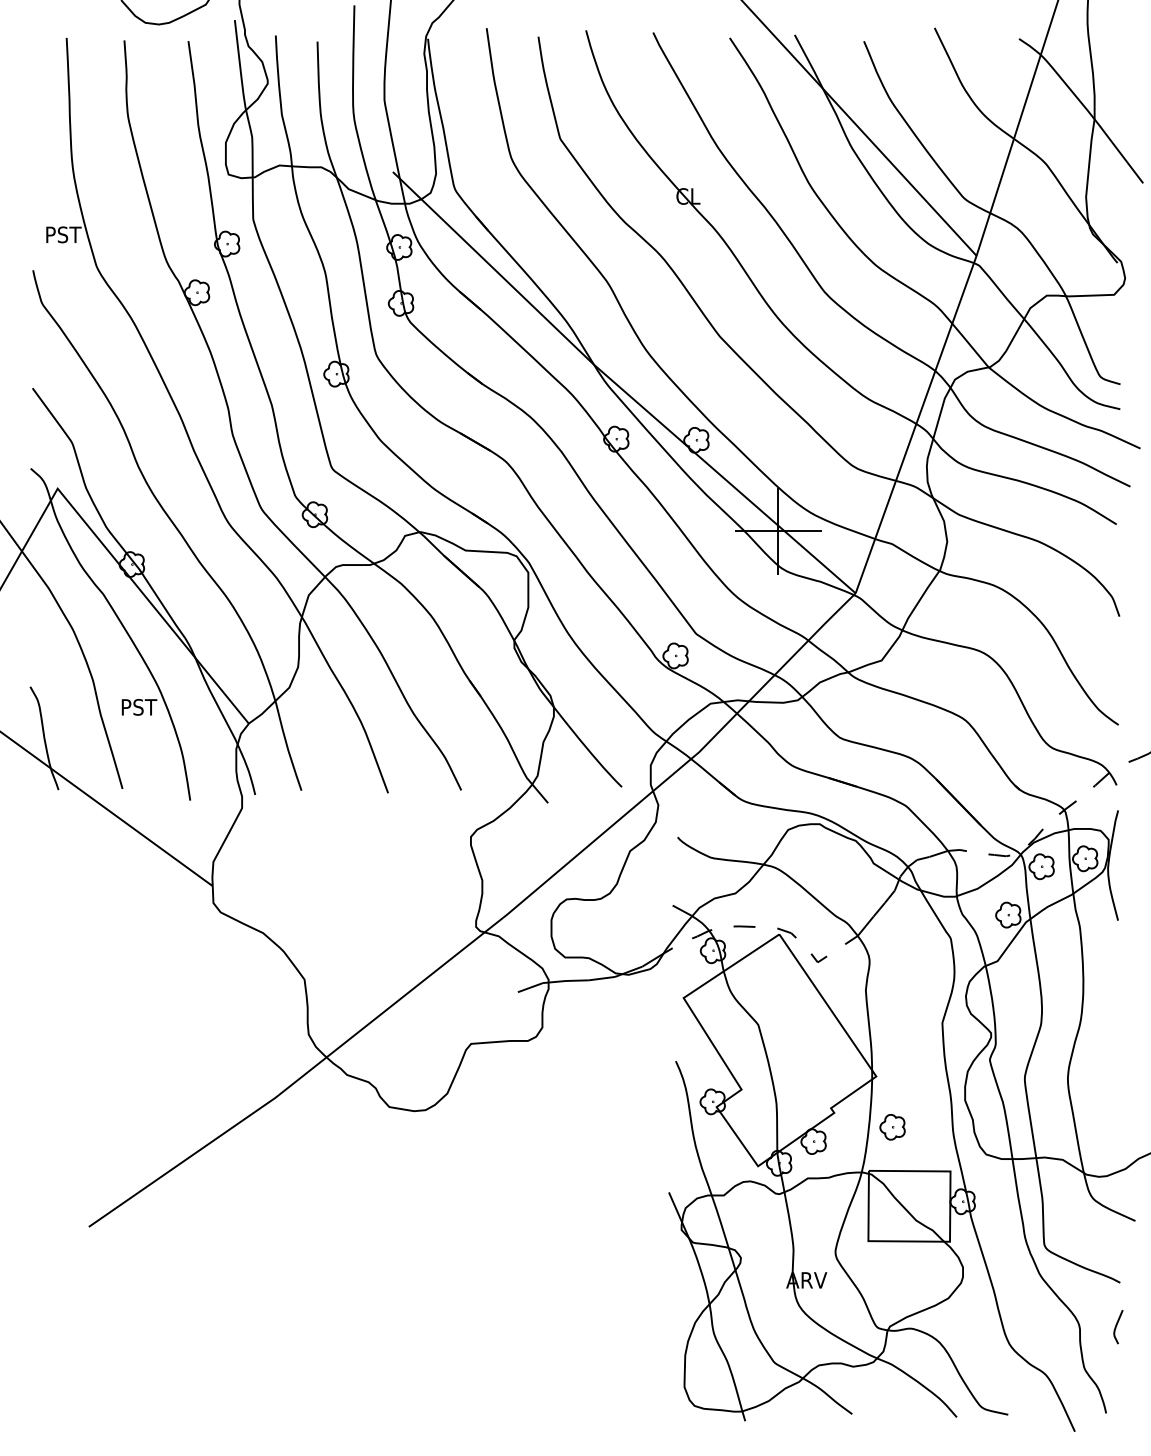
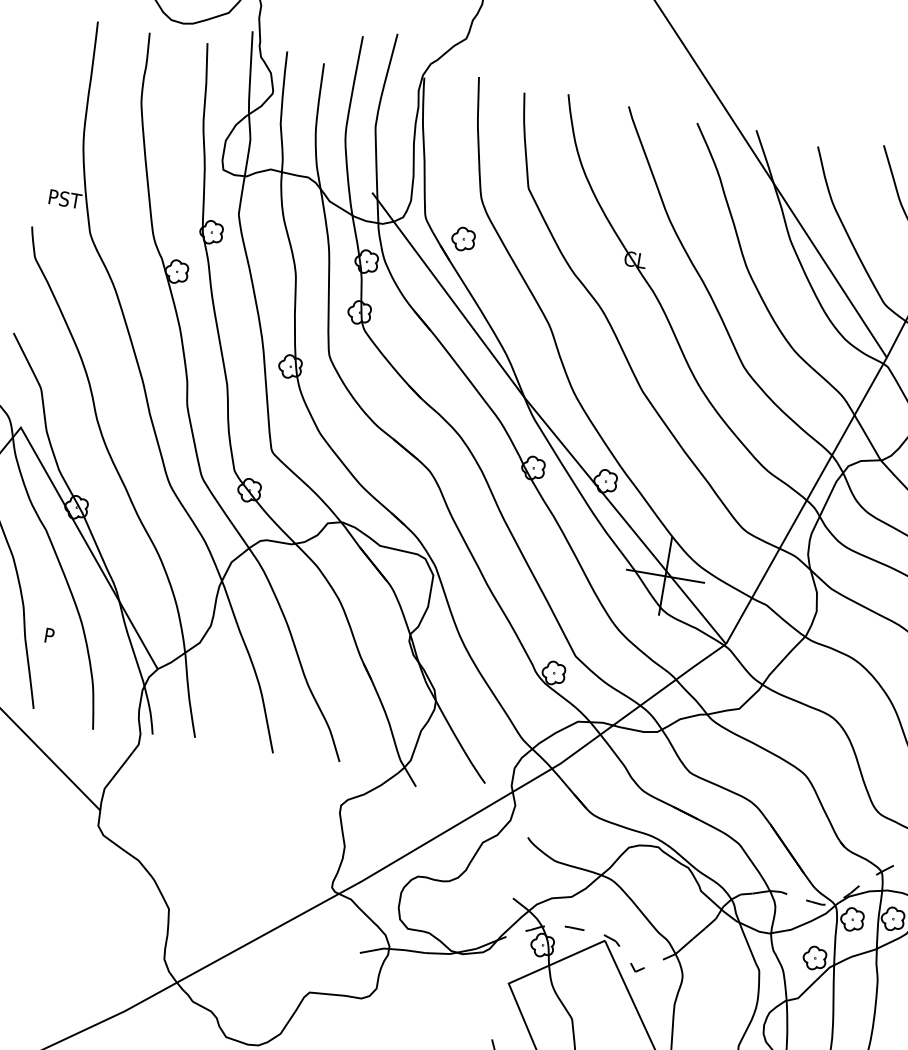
part: (499, 205) -> (463, 239), added
text: (145, 707) -> (66, 638), PST -> P

